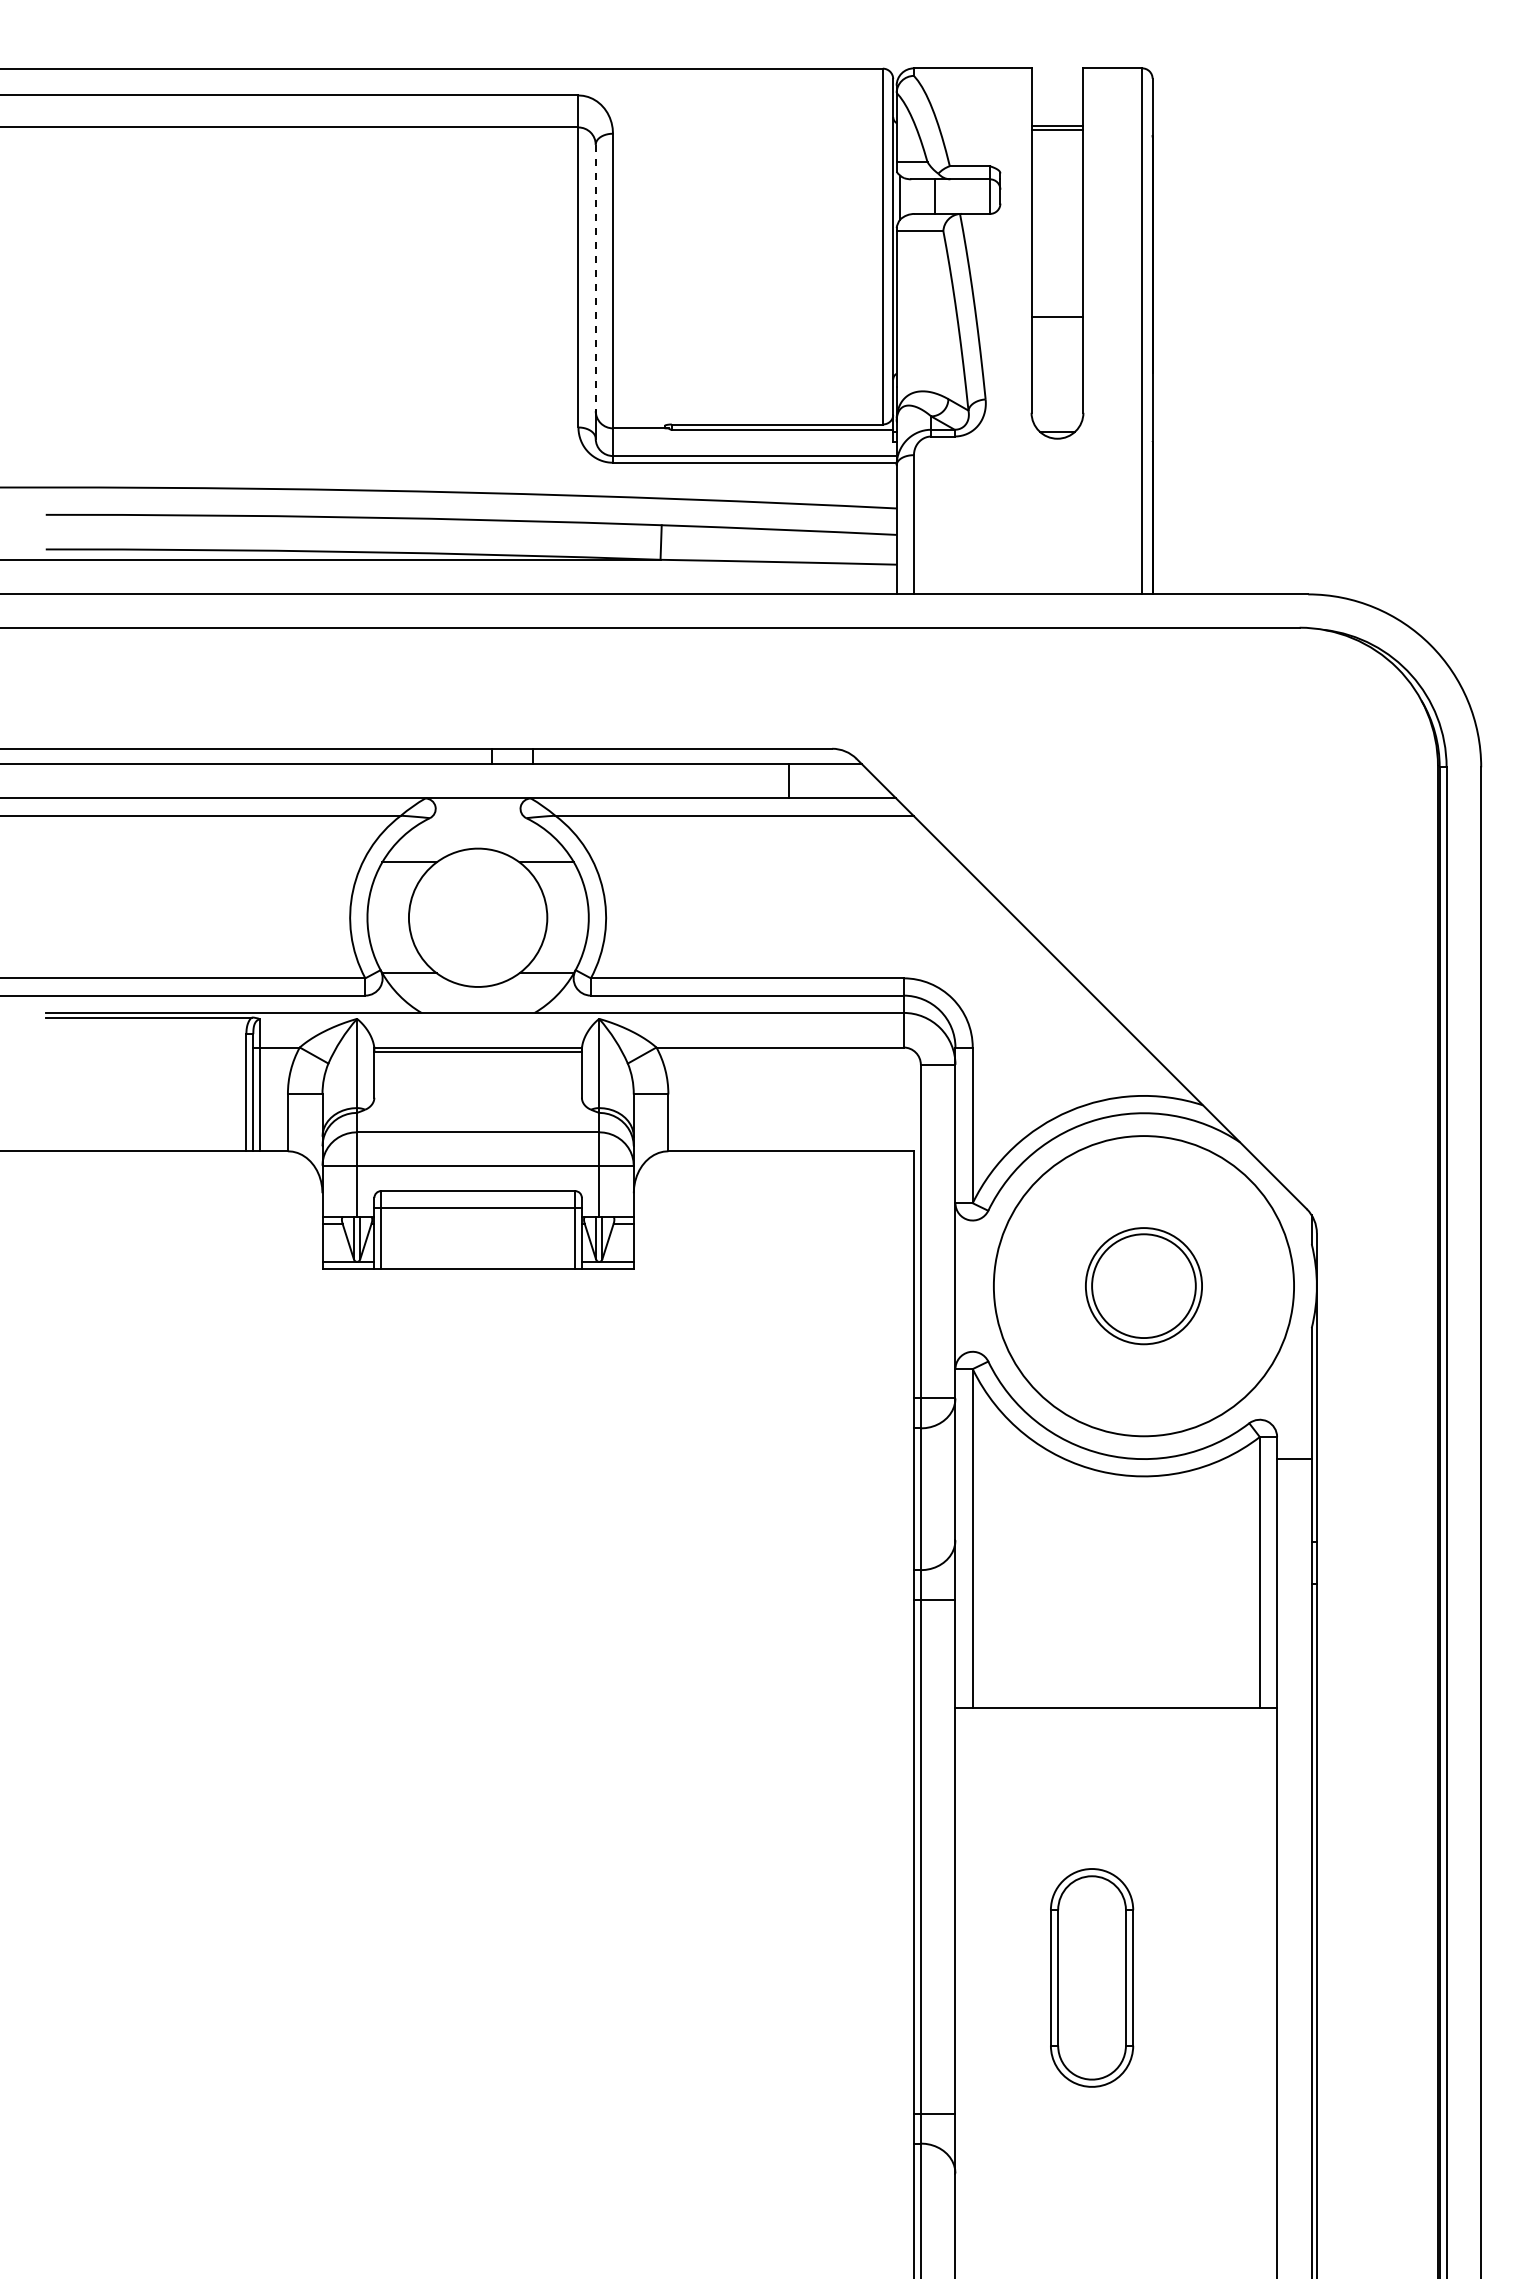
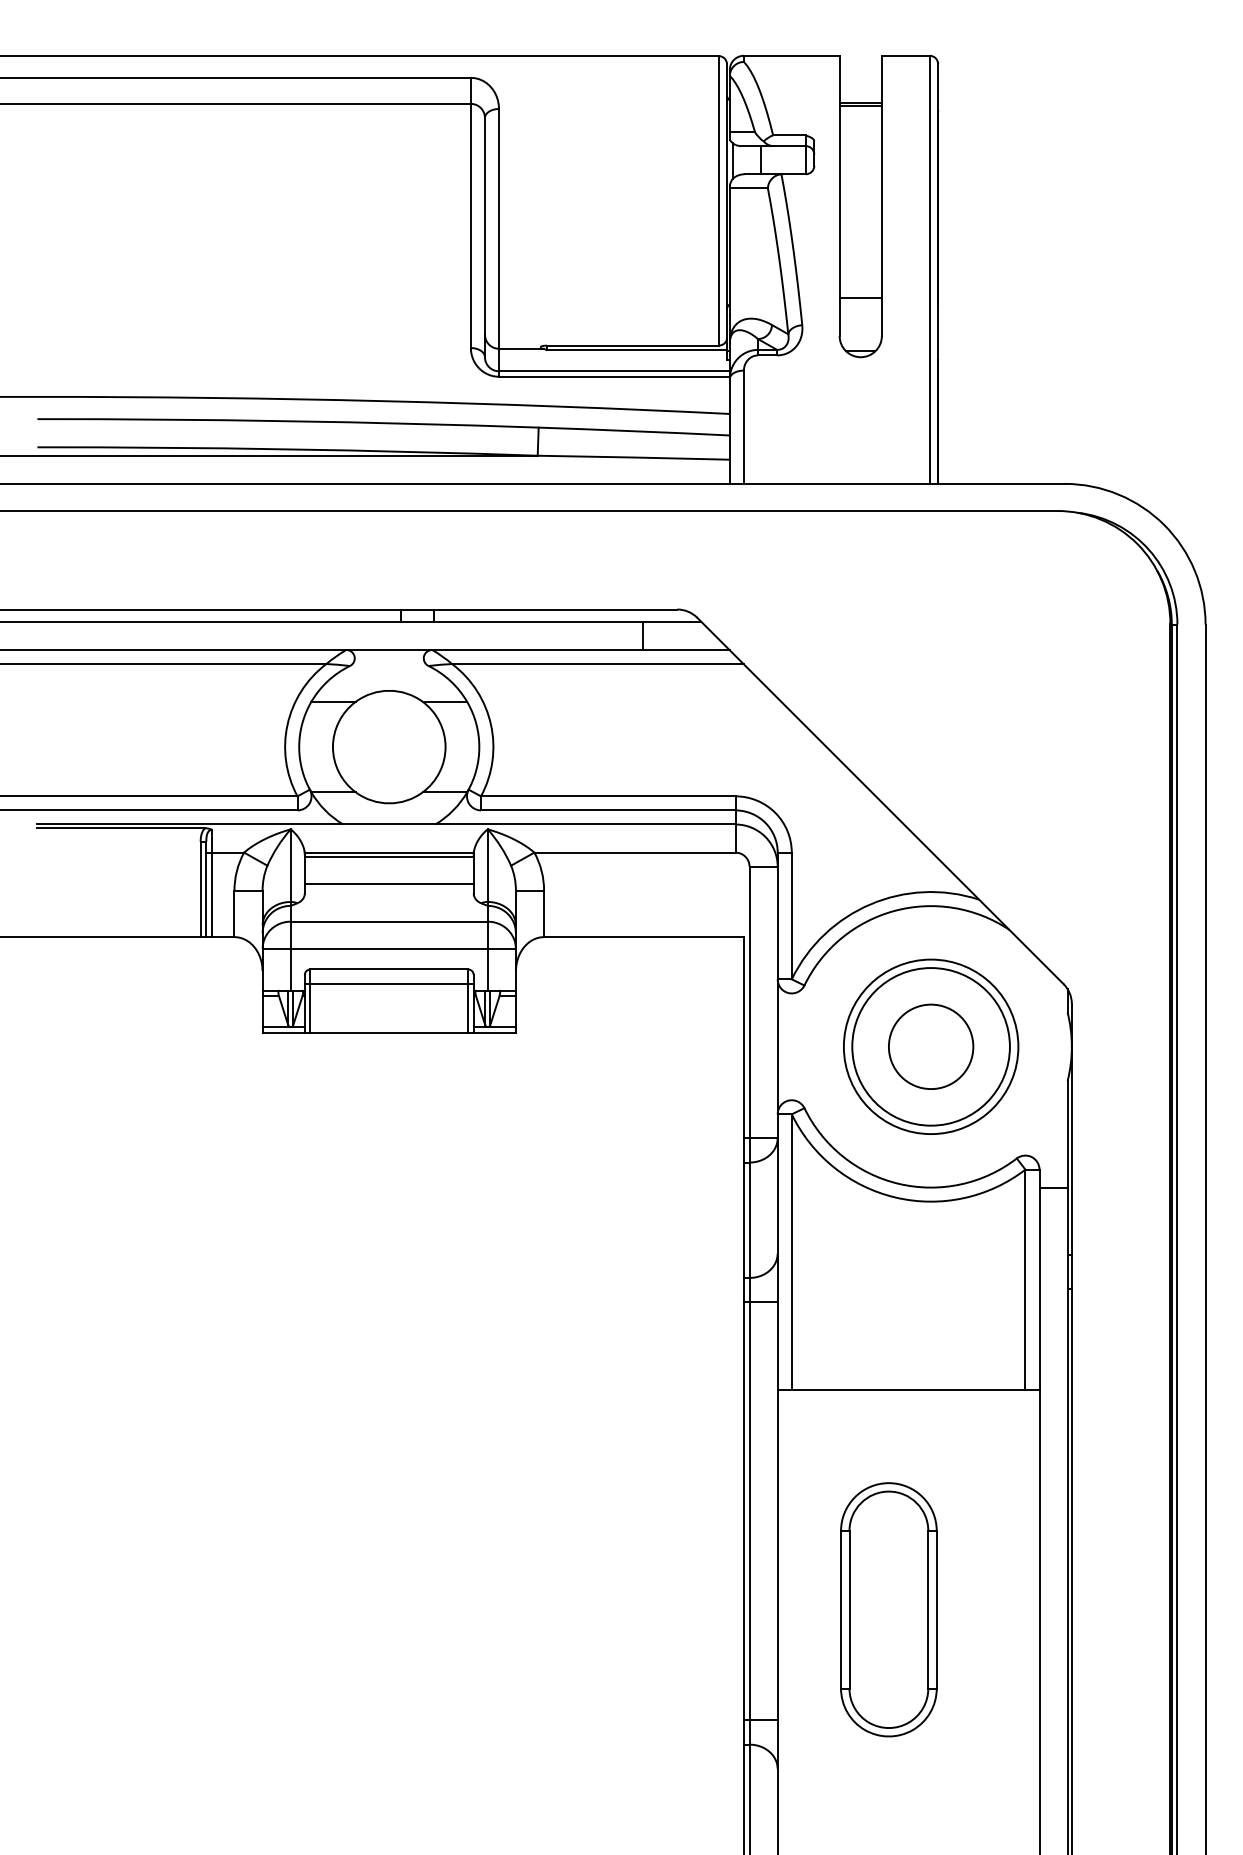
line: (595, 278) -> (484, 226), dashed -> solid
line: (1057, 317) -> (860, 298), moved
line: (477, 1085) -> (388, 883), added
circle: (1143, 1285) -> (930, 1046), size x0.71
circle: (1143, 1286) -> (930, 1047), size x1.67
part: (1091, 1977) -> (888, 1609), size x1.43

